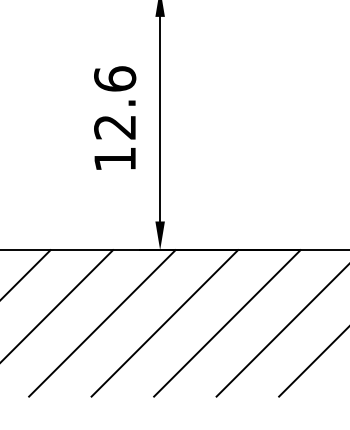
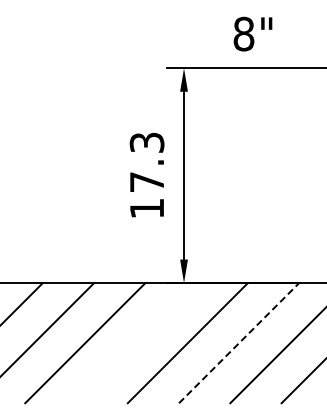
text: (114, 103) -> (146, 162), 12.6 -> 17.3
line: (102, 323) -> (136, 343), removed
line: (227, 323) -> (239, 343), solid -> dashed

